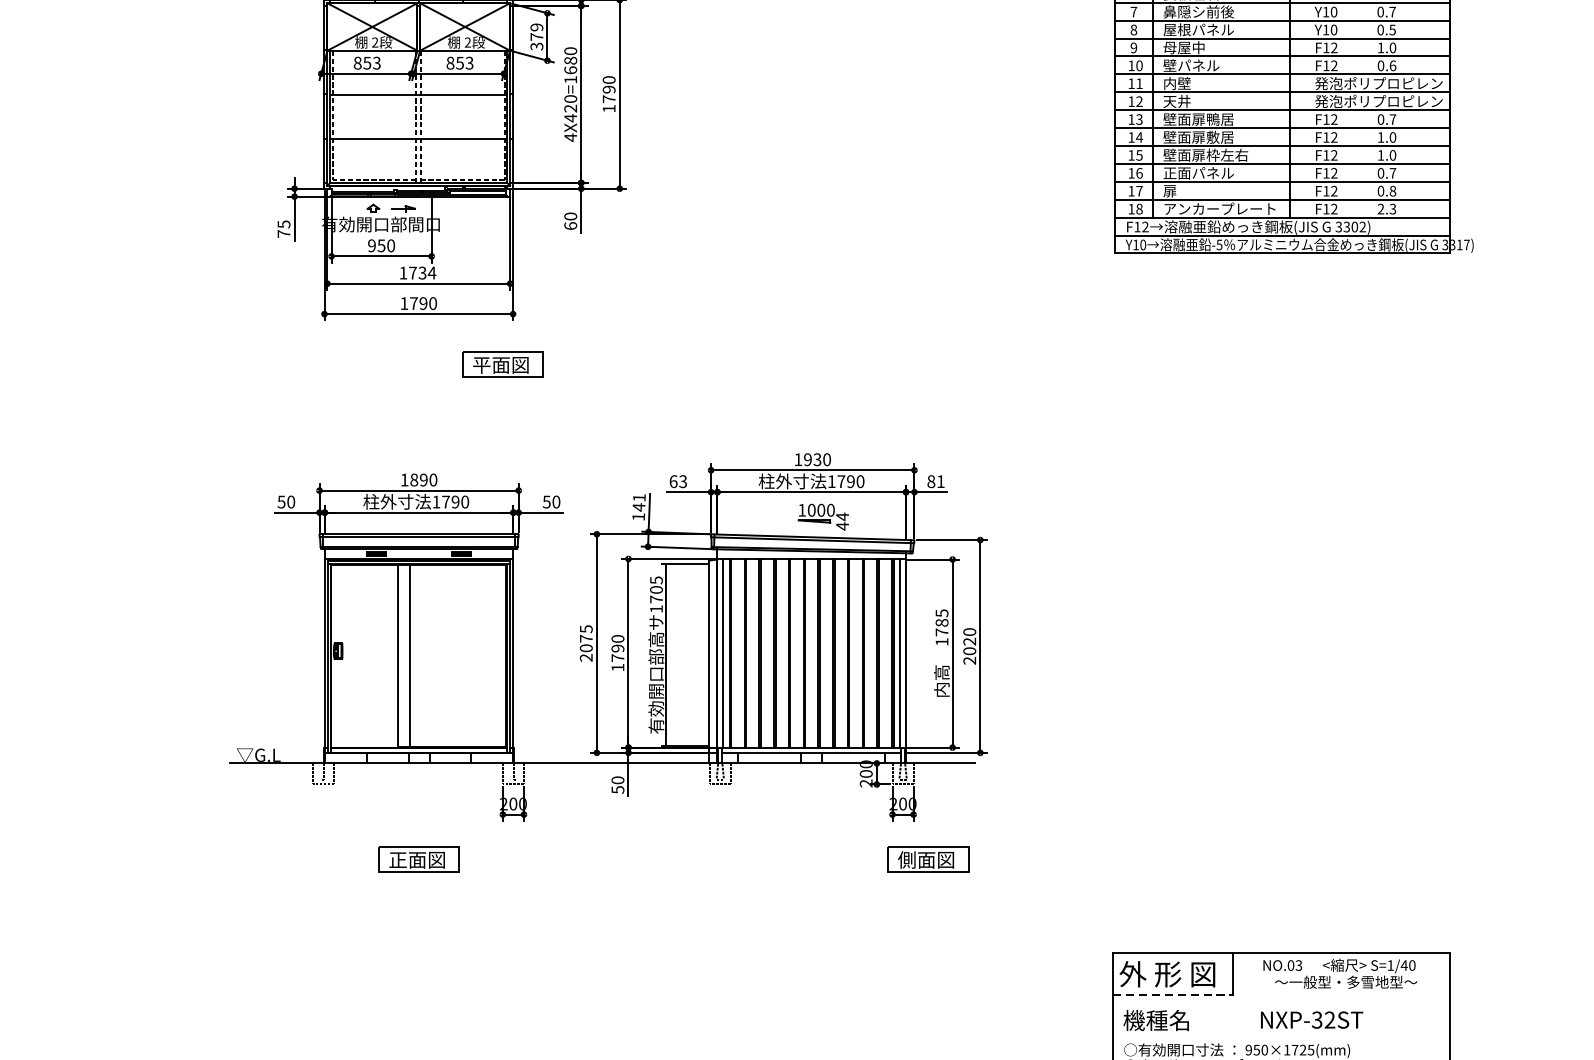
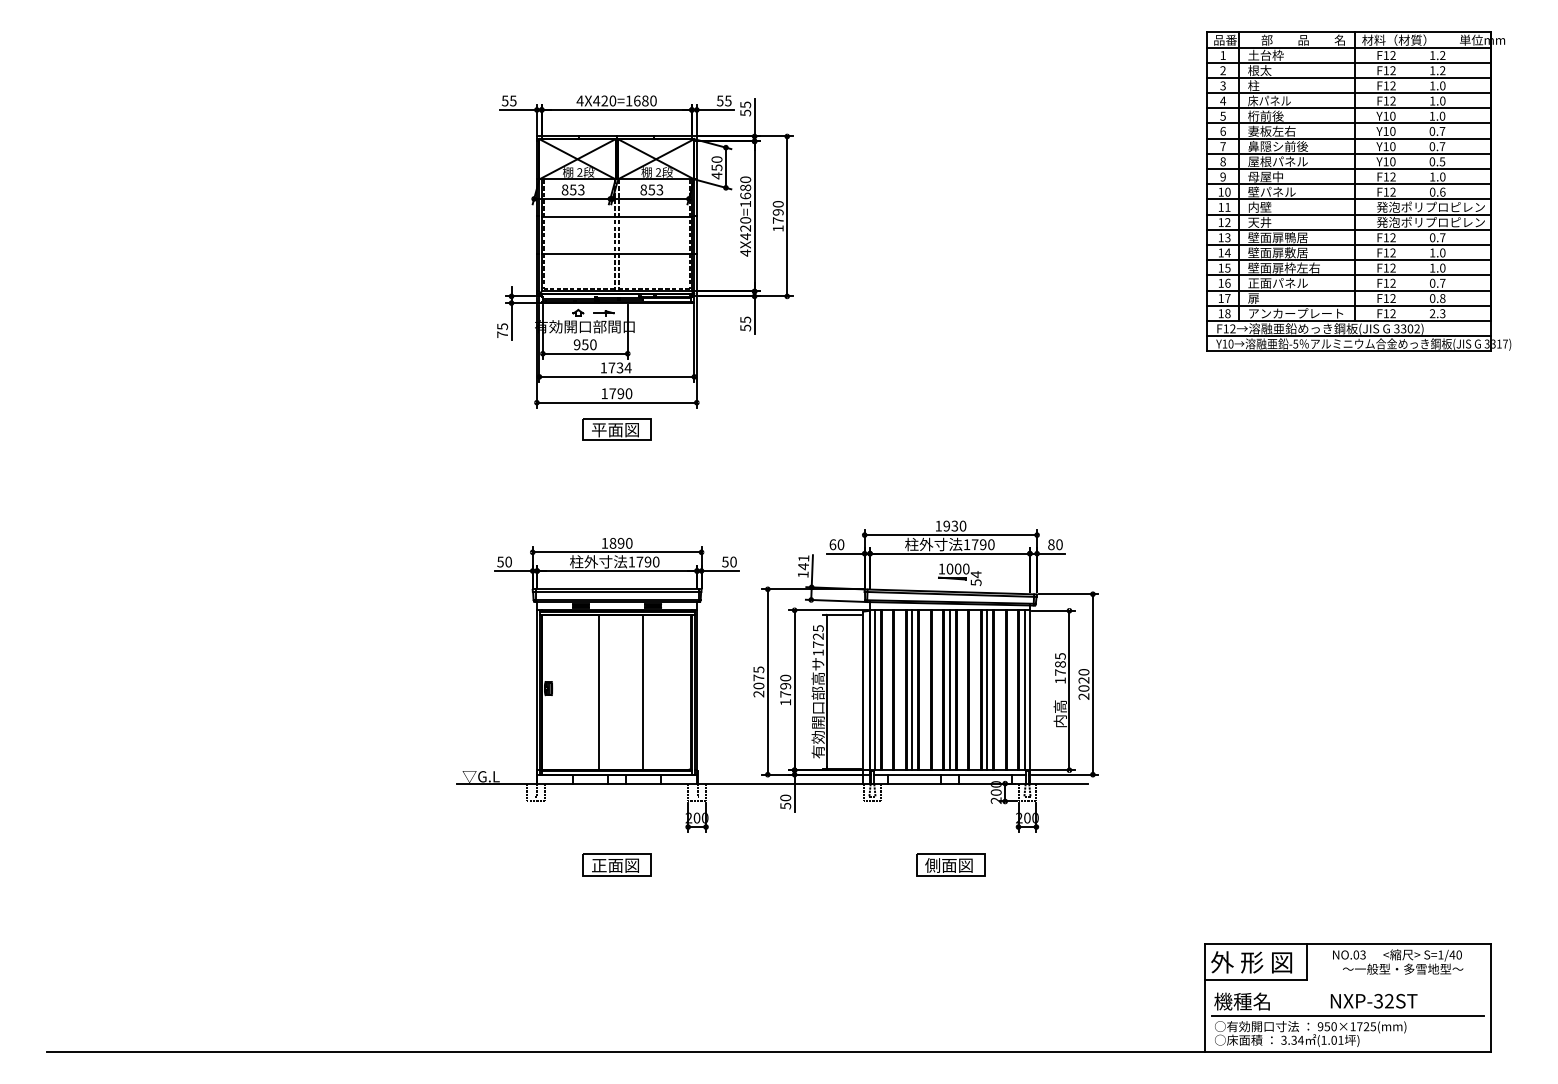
text: (536, 36) -> (716, 167), 379 -> 450
text: (570, 220) -> (745, 323), 60 -> 55
part: (502, 364) -> (616, 429), moved
text: (682, 481) -> (840, 544), 63 -> 60
text: (940, 481) -> (1059, 544), 81 -> 80
text: (841, 526) -> (975, 582), 44 -> 54
text: (656, 589) -> (818, 636), 1705 -> 1725
line: (767, 653) -> (912, 690), added
line: (811, 653) -> (949, 690), added
line: (855, 653) -> (987, 690), added
line: (410, 655) -> (643, 692), moved
part: (927, 858) -> (950, 864), moved
line: (1173, 995) -> (1256, 980), dashed -> solid
line: (1280, 1036) -> (1347, 1015), added

